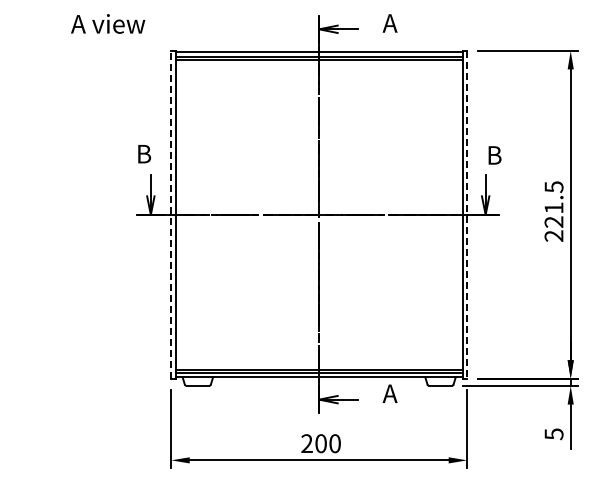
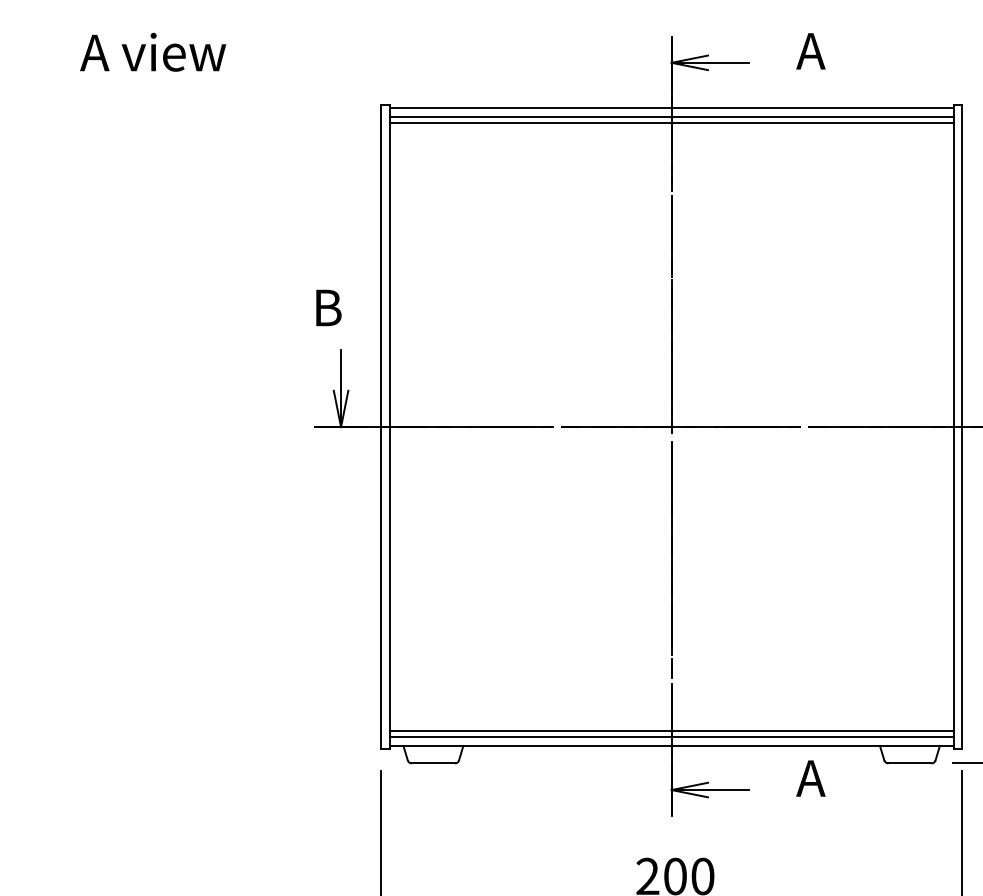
text: (108, 23) -> (153, 51), moved
line: (171, 214) -> (381, 426), dashed -> solid
line: (467, 214) -> (962, 426), dashed -> solid

